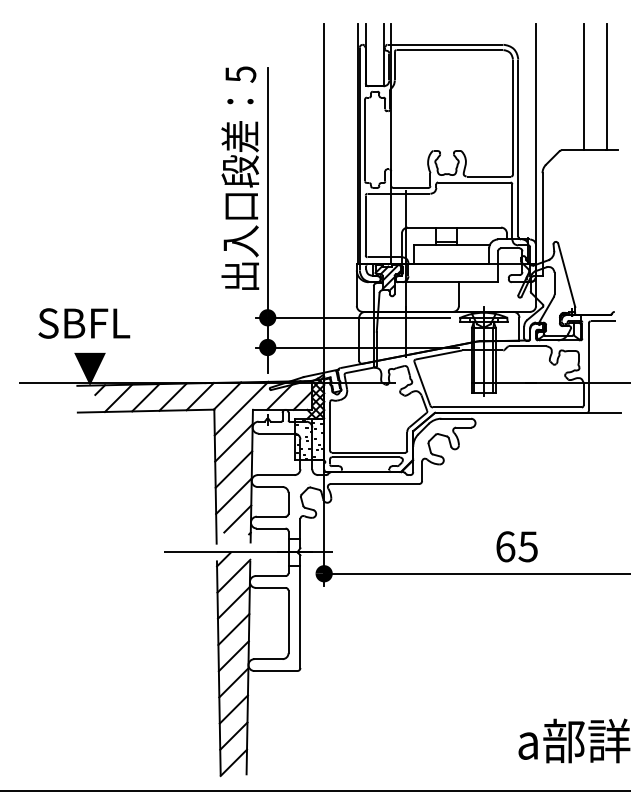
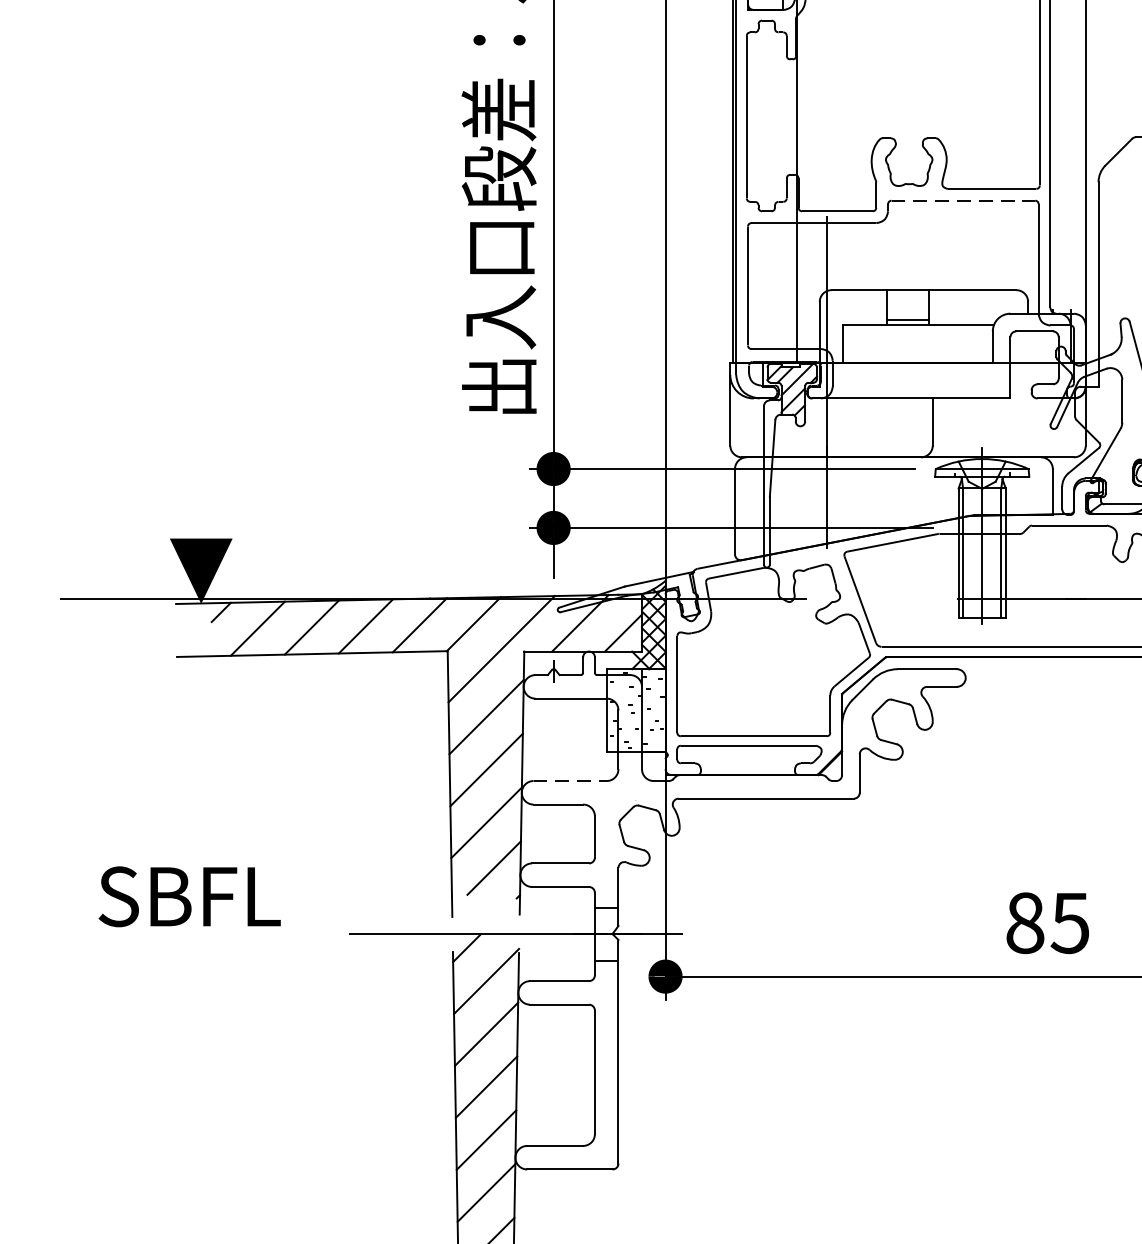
line: (474, 182) -> (963, 200), solid -> dashed
text: (84, 323) -> (190, 896), moved
line: (276, 475) -> (571, 781), solid -> dashed
text: (505, 546) -> (1025, 922), 65 -> 85

